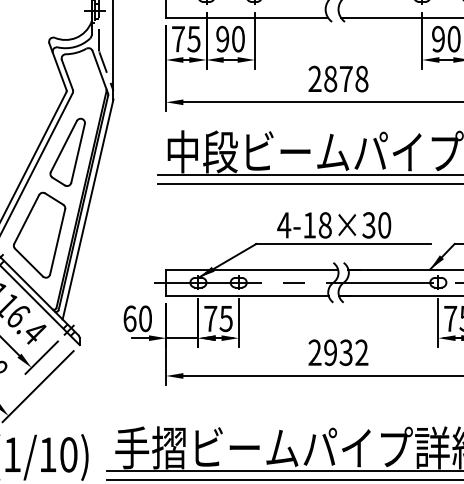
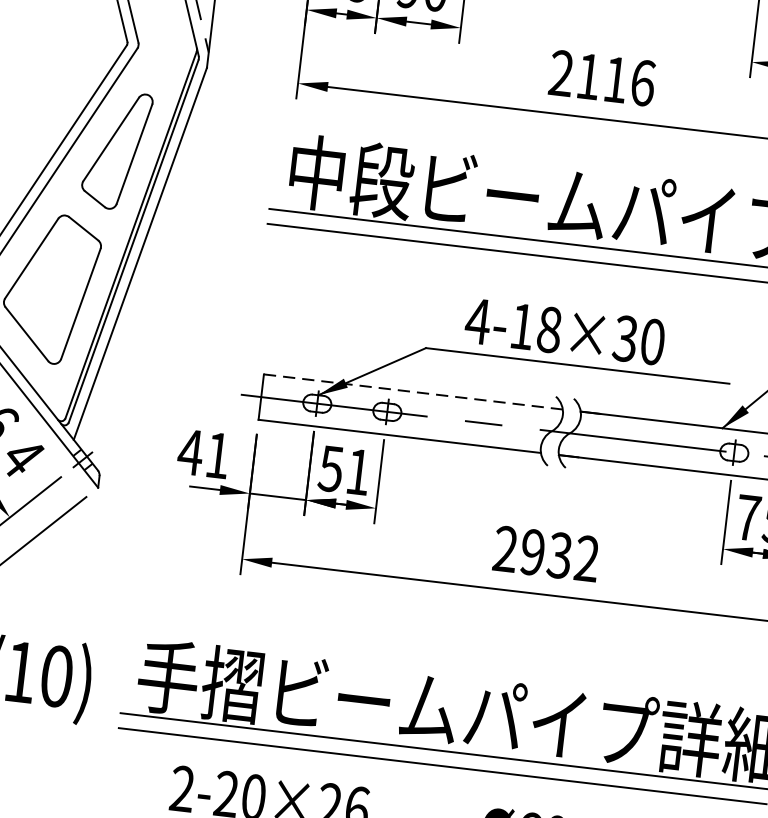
text: (346, 78) -> (616, 78), 2878 -> 2116
line: (252, 269) -> (413, 391), solid -> dashed
text: (136, 318) -> (202, 453), 60 -> 41
text: (218, 319) -> (344, 471), 75 -> 51

